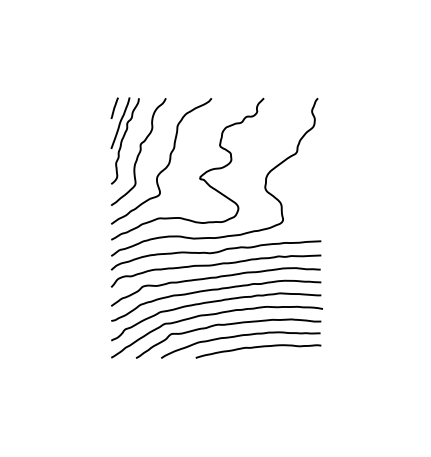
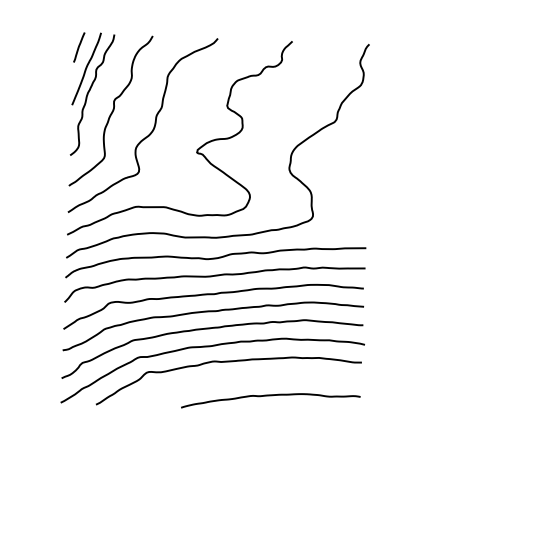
curve: (240, 336) -> (245, 379), removed

